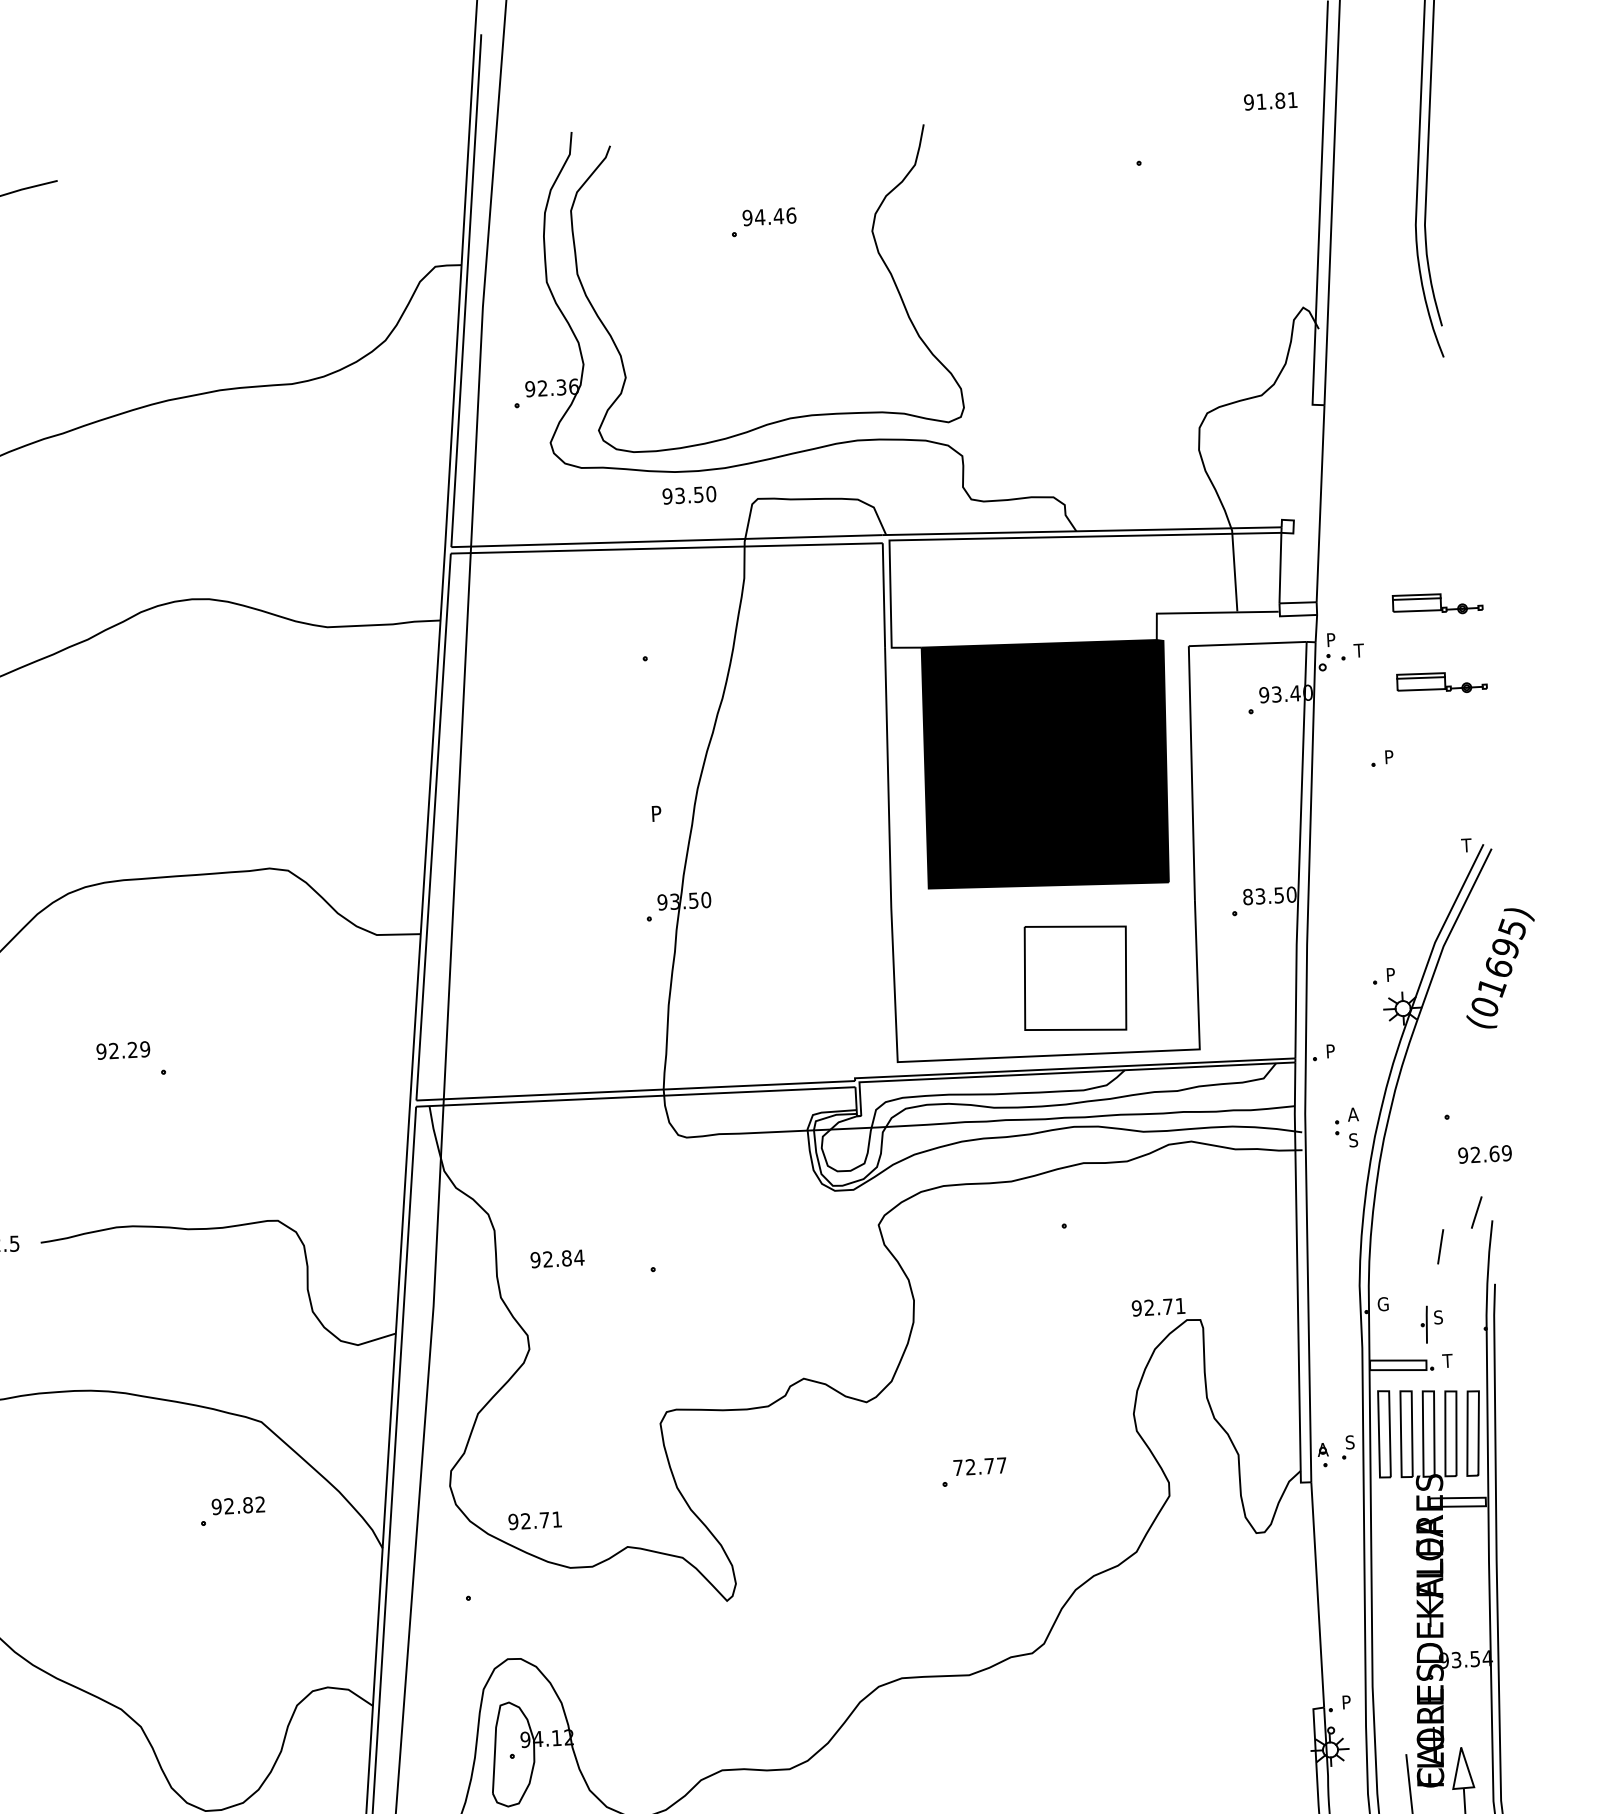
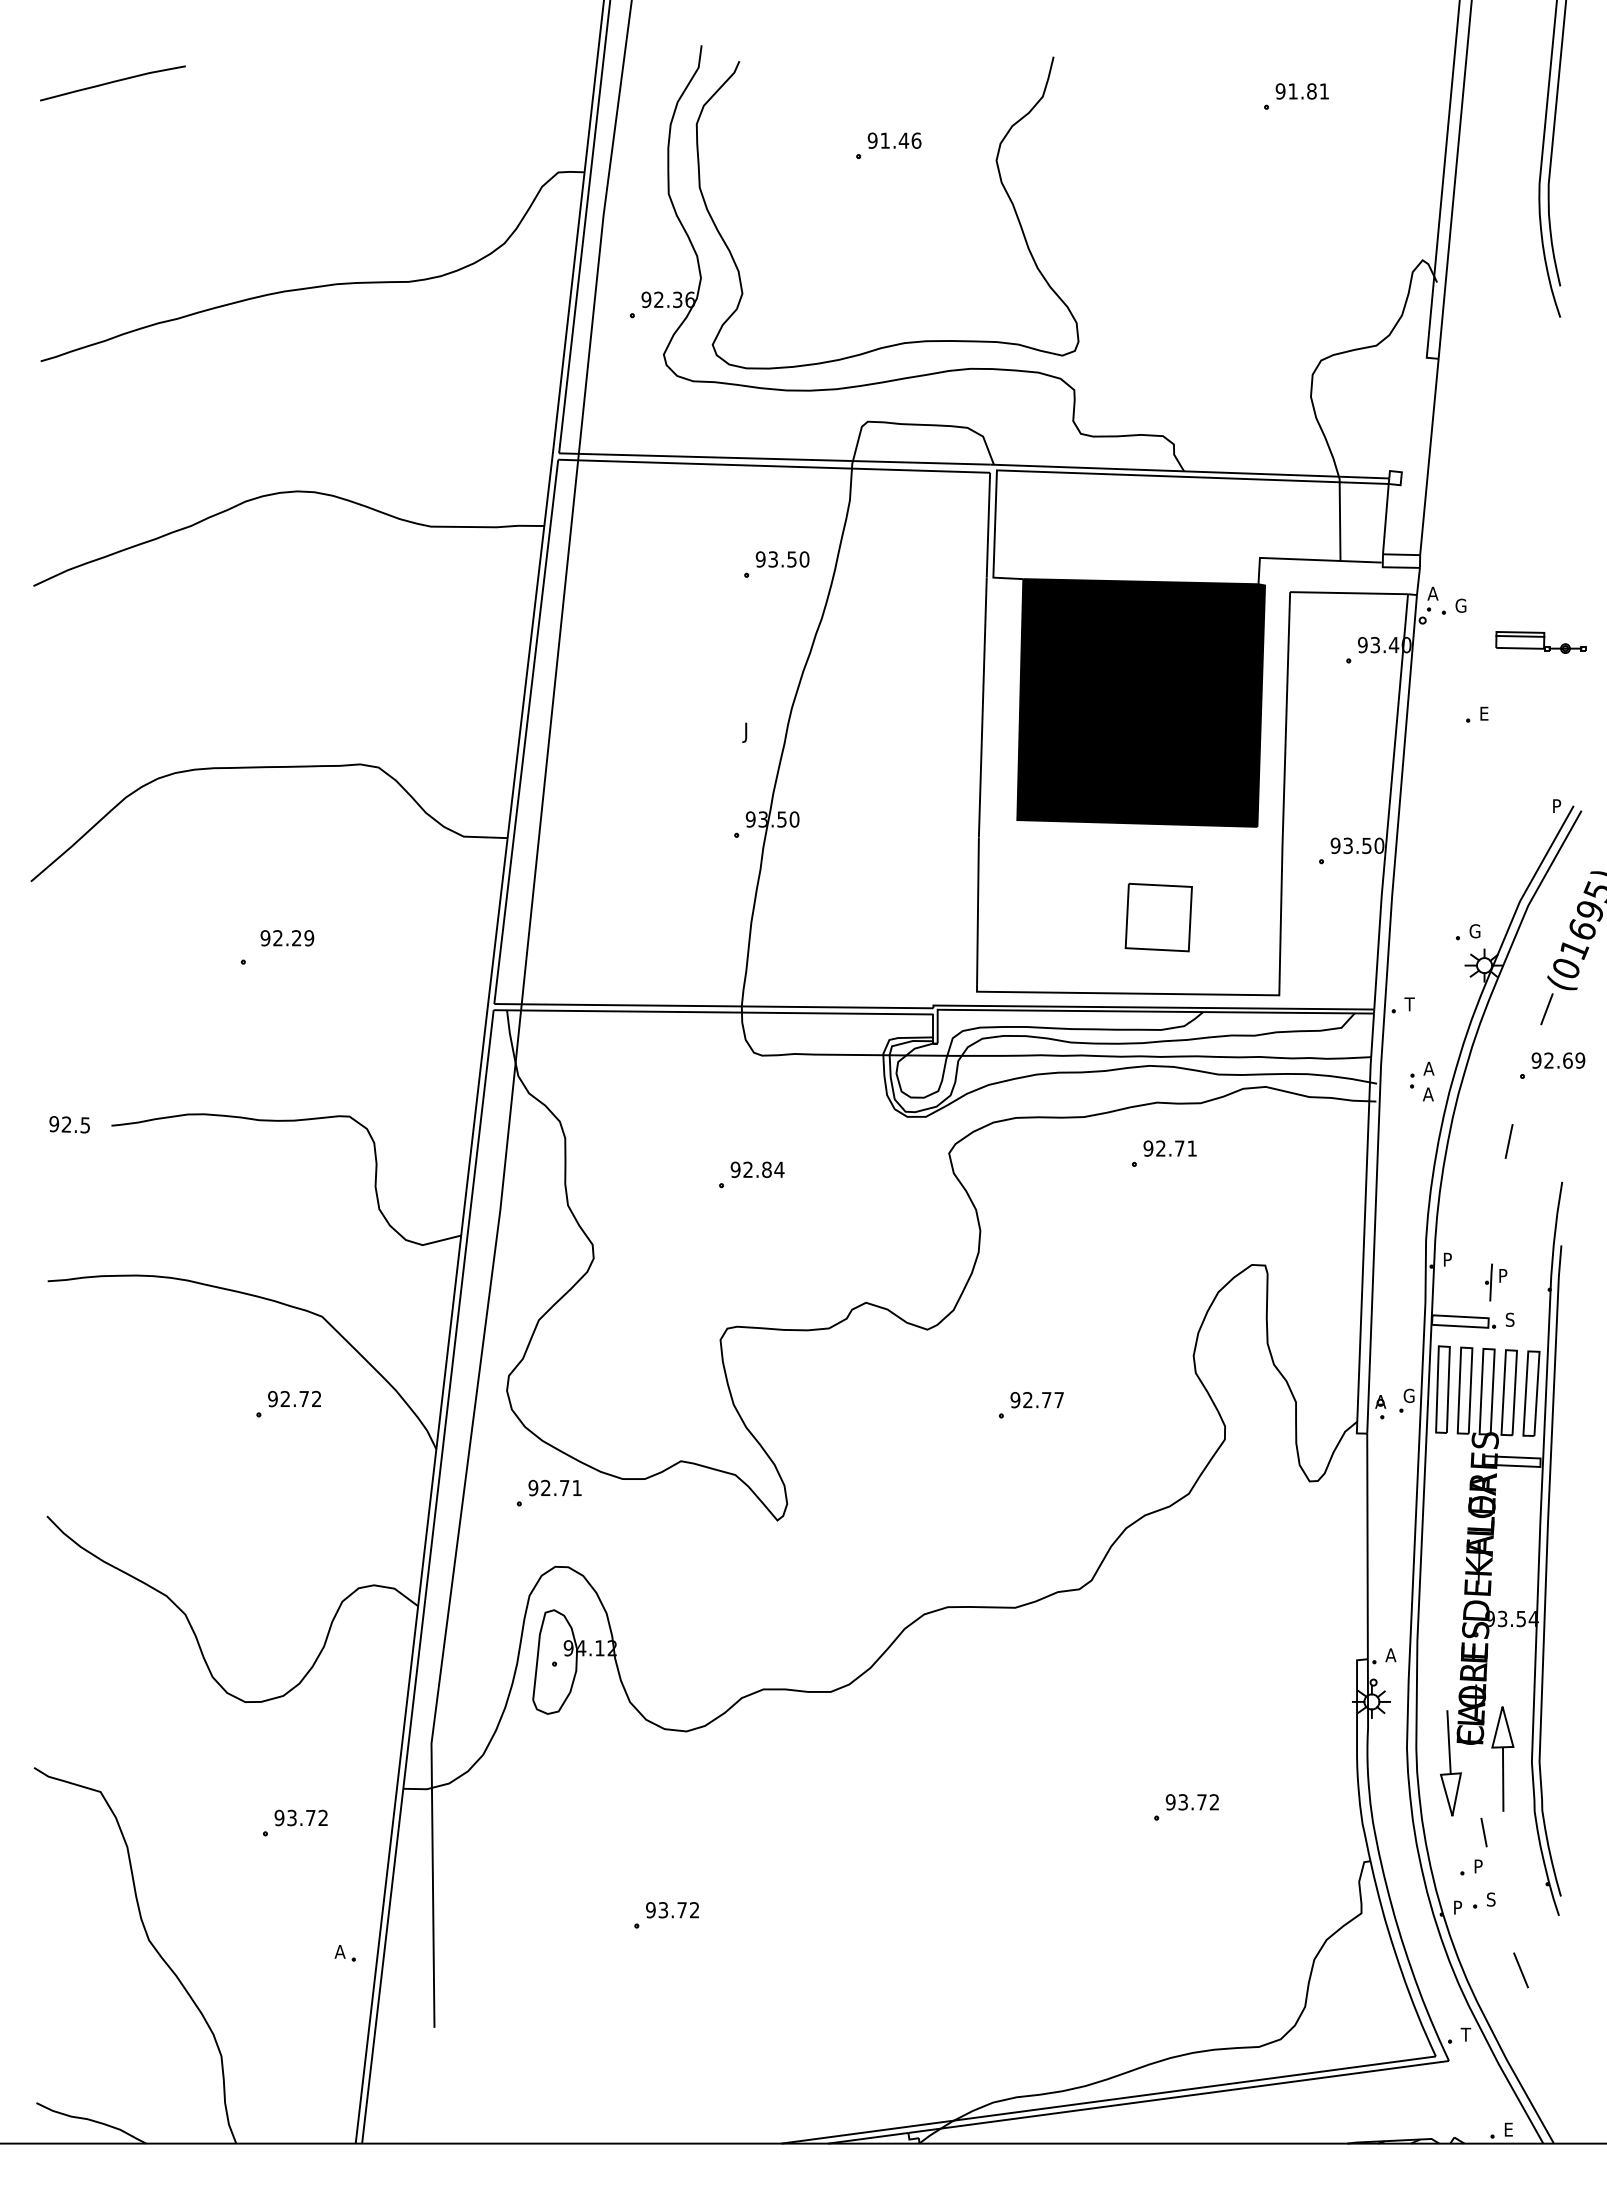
text: (1269, 101) -> (1301, 91), moved
text: (760, 217) -> (885, 140), 94.46 -> 91.46
text: (689, 495) -> (782, 559), moved
part: (1437, 604) -> (1540, 563), removed
text: (1331, 639) -> (1432, 593), P -> A
text: (1359, 650) -> (1460, 605), T -> G
text: (1390, 756) -> (1485, 713), P -> E
text: (655, 815) -> (748, 732), P -> J
text: (1466, 844) -> (1556, 805), T -> P
text: (1247, 896) -> (1335, 845), 83.50 -> 93.50
text: (1391, 975) -> (1474, 931), P -> G
part: (1074, 978) -> (1158, 917), size x0.62
text: (123, 1050) -> (287, 938), moved
text: (1330, 1051) -> (1409, 1004), P -> T
text: (1353, 1140) -> (1427, 1094), S -> A
text: (1485, 1154) -> (1558, 1060), moved
line: (1476, 1212) -> (1546, 1009), moved
line: (1440, 1246) -> (1508, 1141), moved
text: (557, 1258) -> (757, 1169), moved
text: (1383, 1304) -> (1448, 1259), G -> P
text: (1157, 1307) -> (1169, 1148), moved
text: (1437, 1317) -> (1502, 1275), S -> P
text: (1447, 1360) -> (1509, 1319), T -> S
text: (1350, 1441) -> (1408, 1395), S -> G
text: (958, 1468) -> (1015, 1400), 72.77 -> 92.77
text: (248, 1504) -> (304, 1398), 92.82 -> 92.72
text: (534, 1520) -> (554, 1487), moved
text: (1346, 1702) -> (1390, 1655), P -> A

